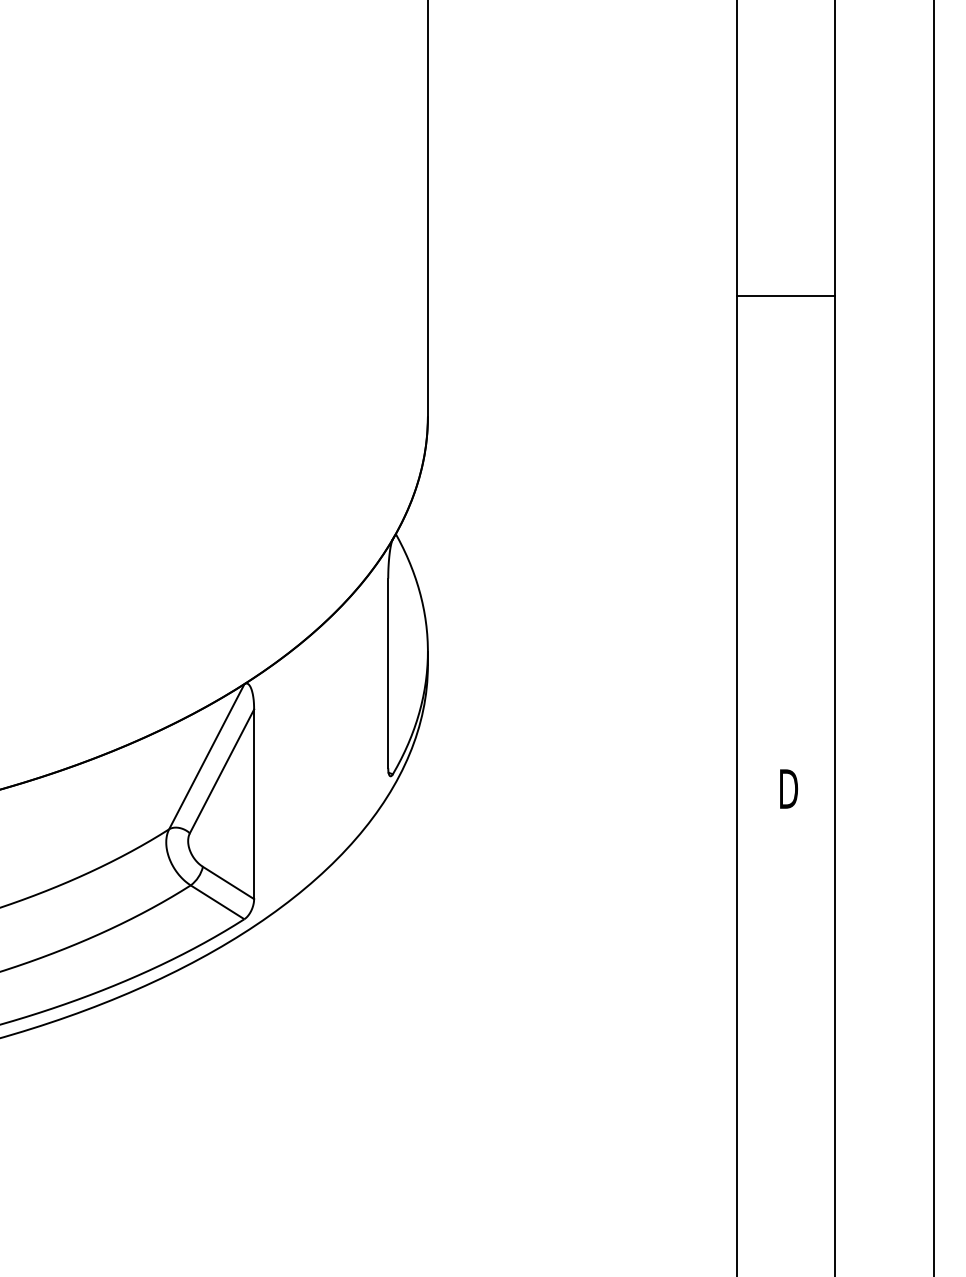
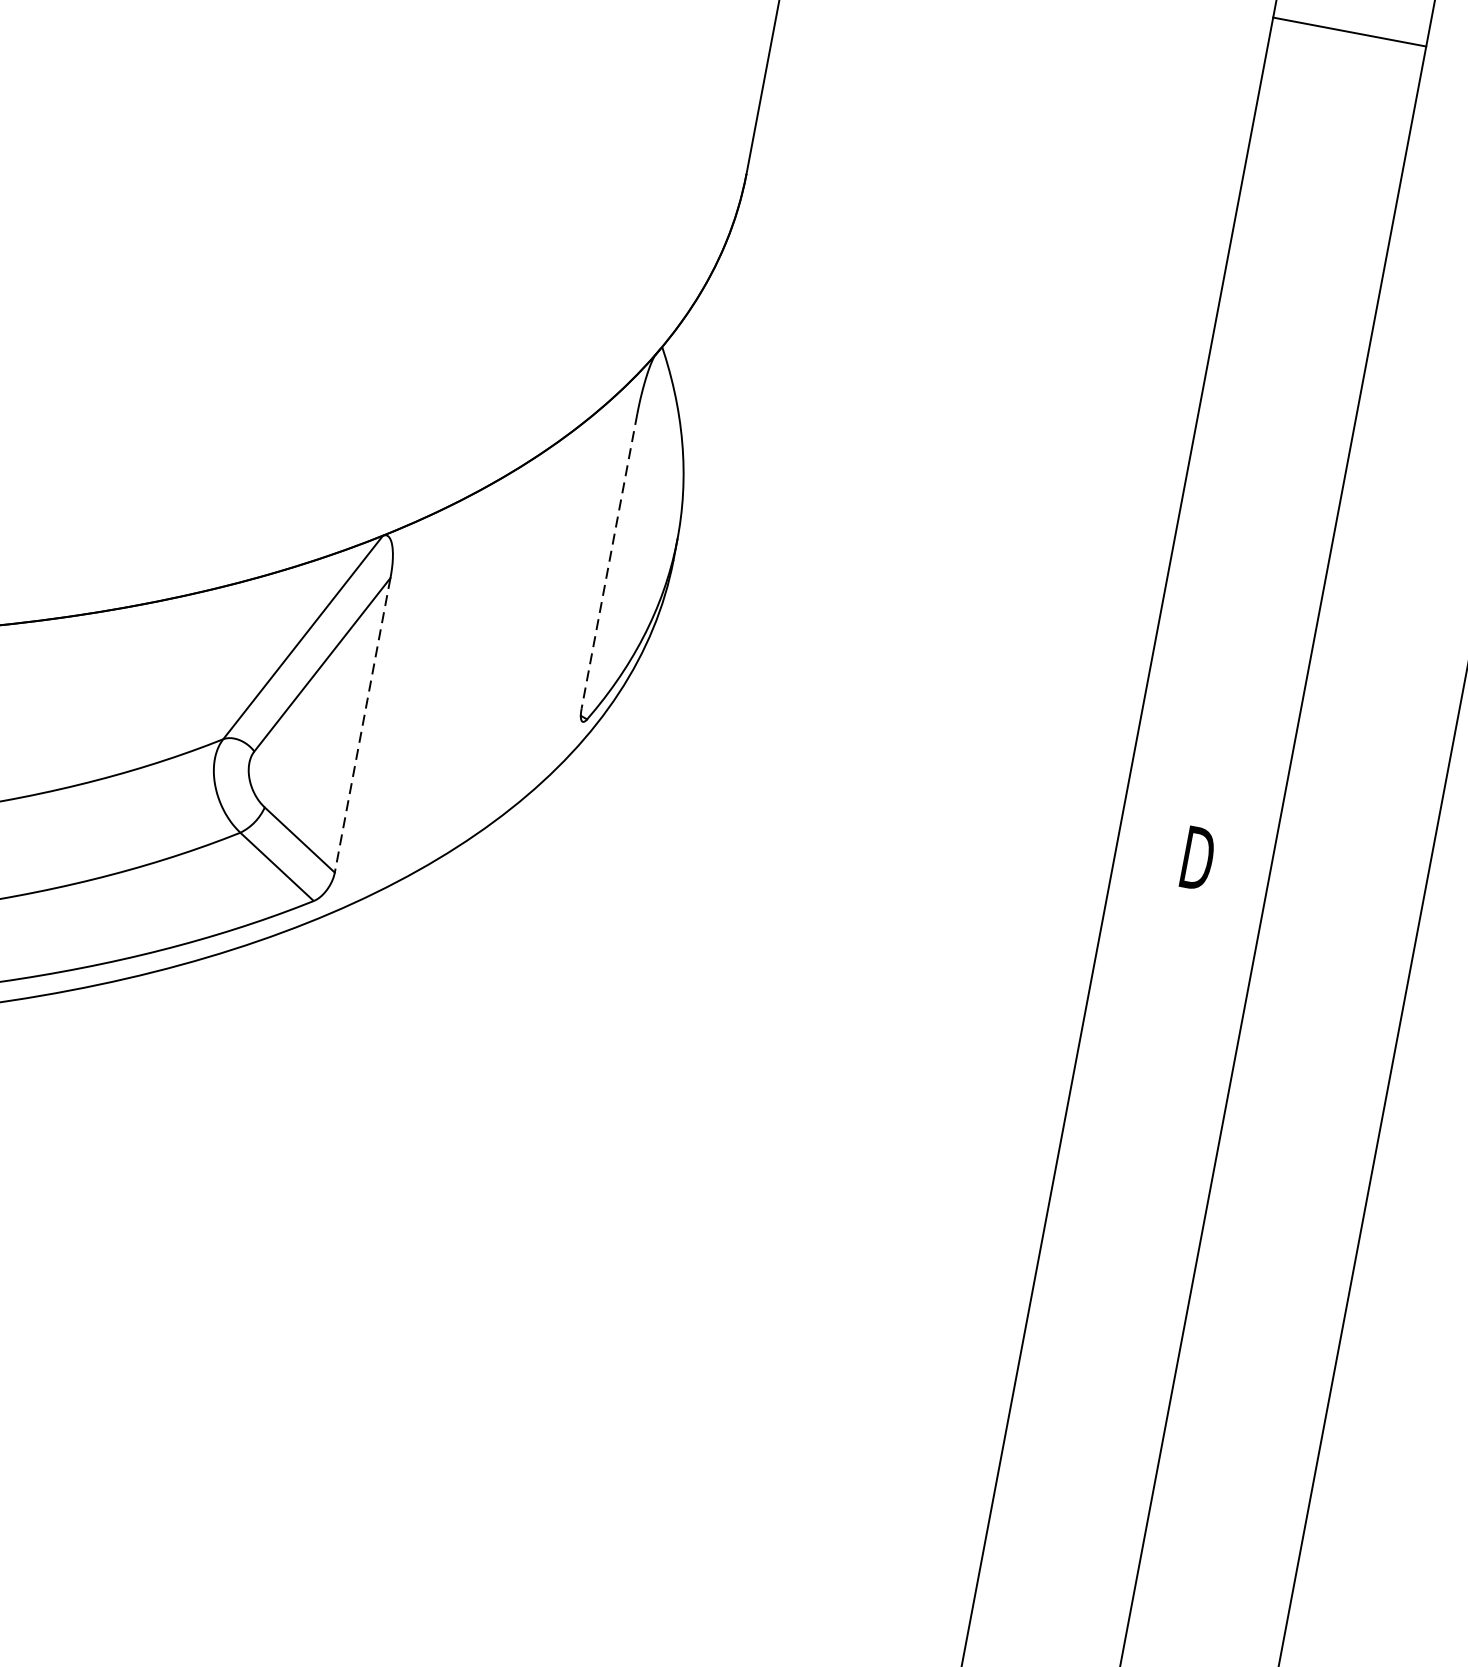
line: (785, 295) -> (1348, 31), moved
line: (388, 673) -> (609, 561), solid -> dashed
line: (254, 804) -> (363, 725), solid -> dashed

